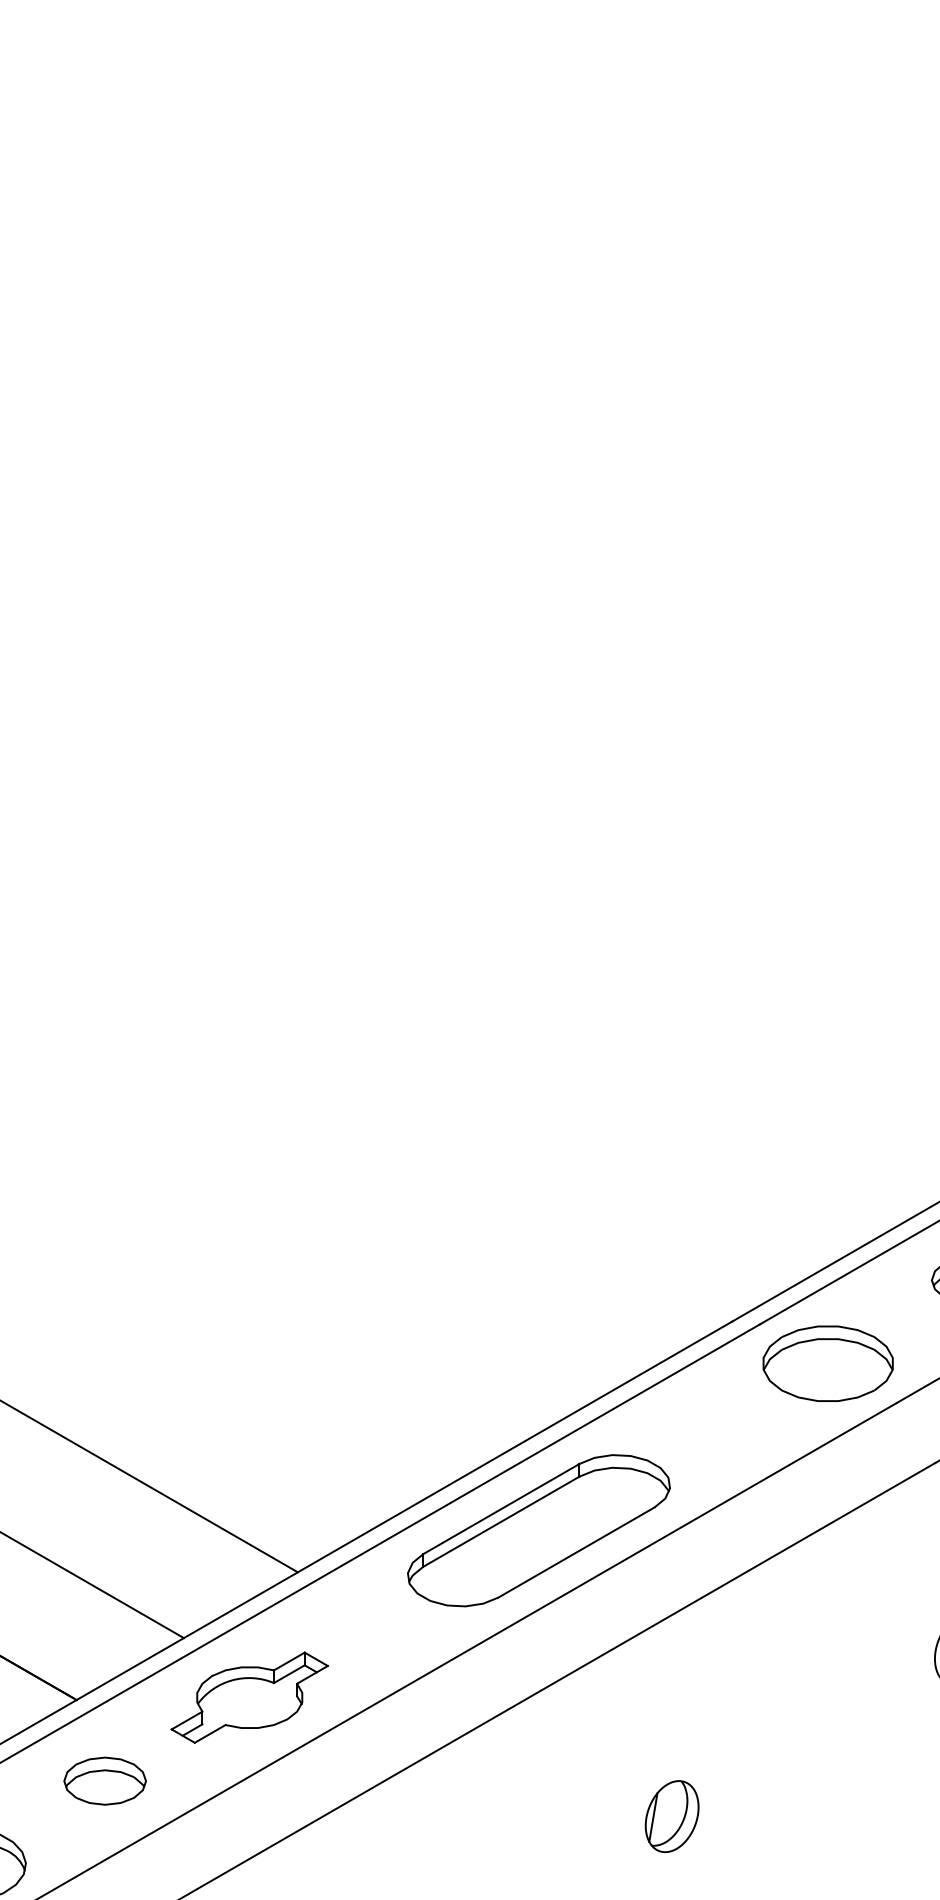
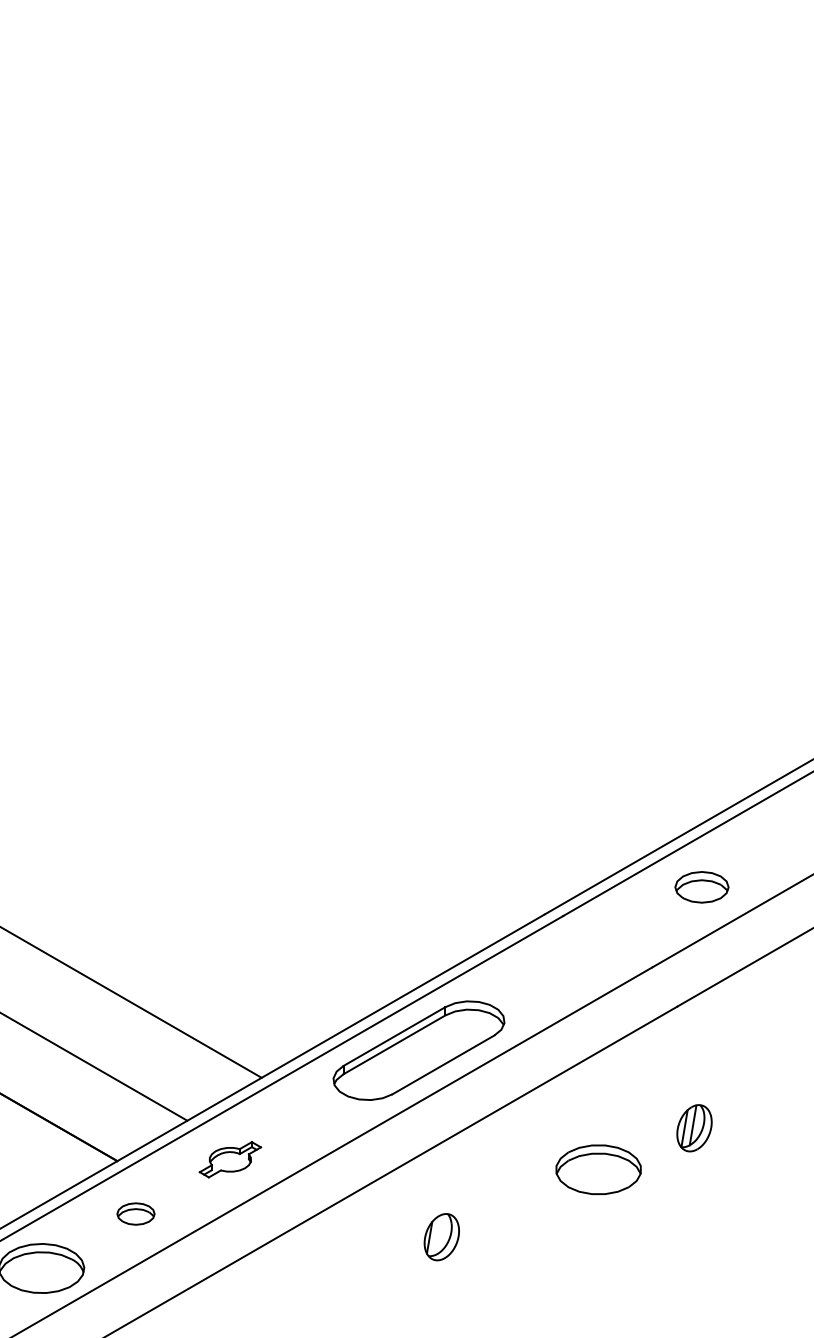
part: (827, 1363) -> (598, 1169), moved
part: (250, 1697) -> (230, 1159), size x0.6
part: (104, 1780) -> (135, 1213), size x0.7
part: (671, 1817) -> (441, 1237), moved

